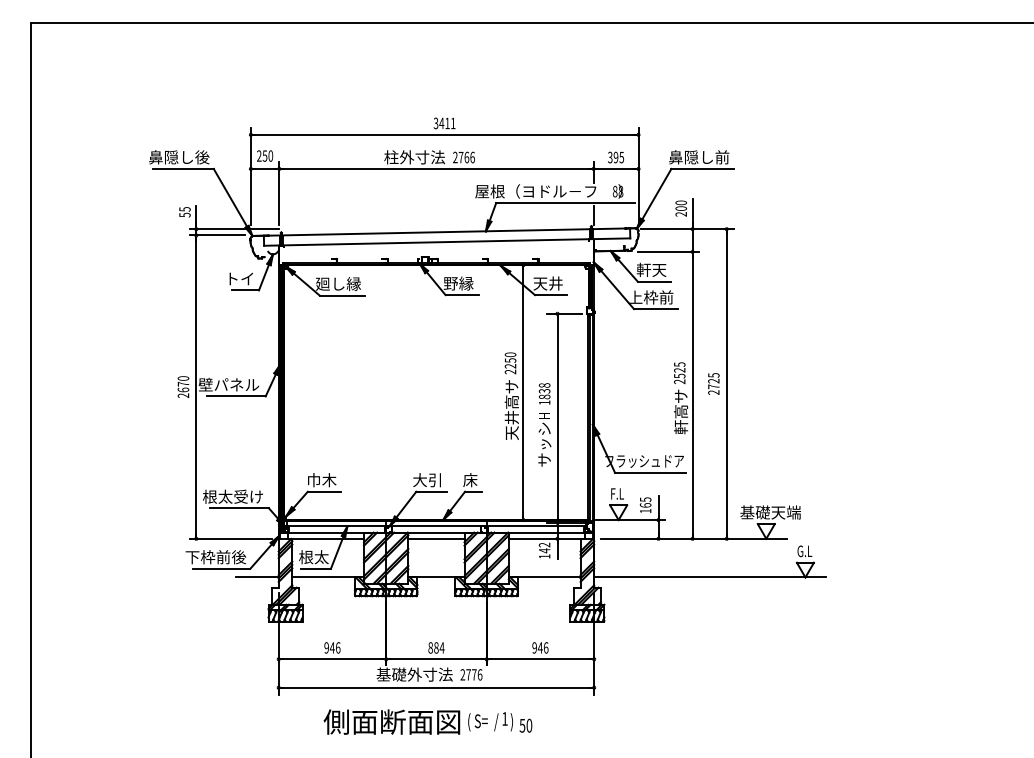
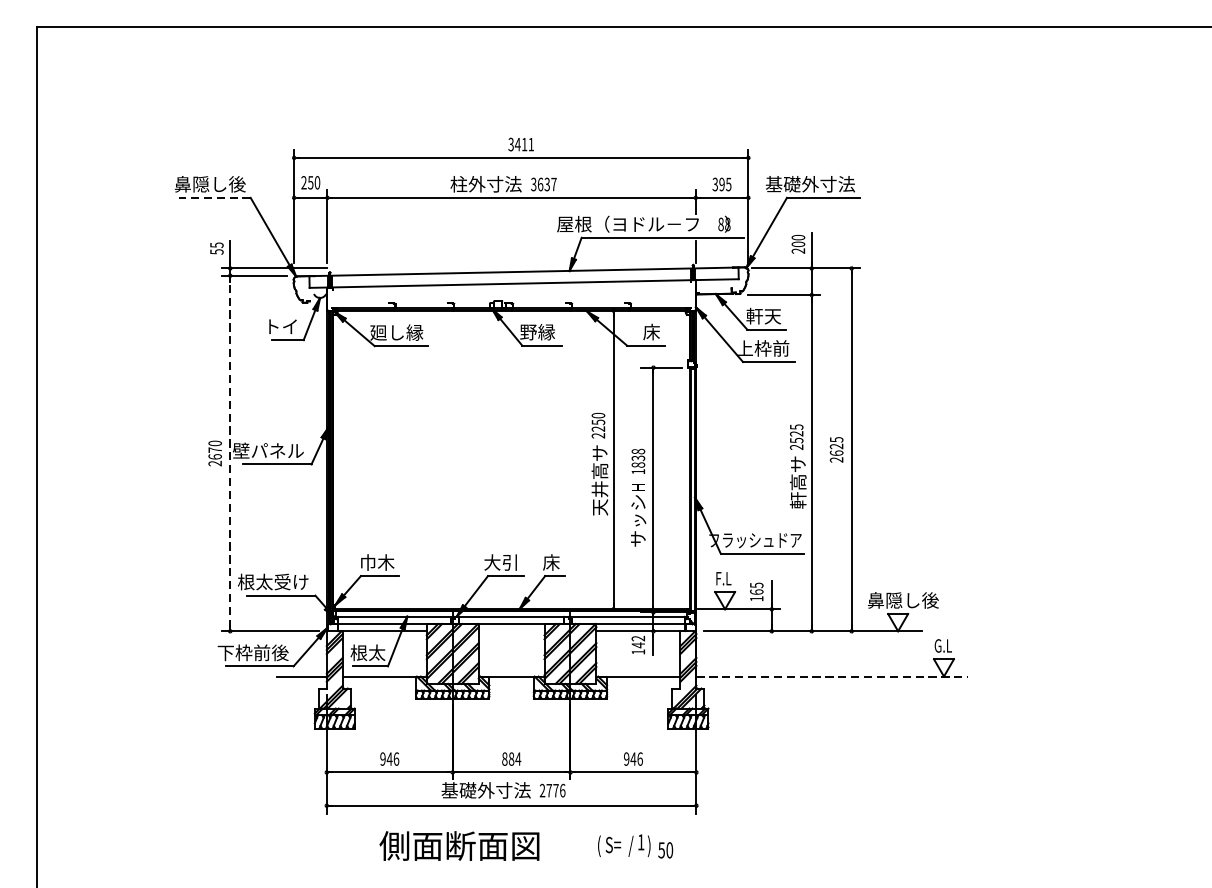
text: (463, 157) -> (543, 184), 2766 -> 3637
text: (691, 157) -> (810, 184), 鼻隠し前 -> 基礎外寸法
line: (183, 168) -> (215, 197), solid -> dashed
text: (547, 283) -> (641, 332), 天井 -> 床
text: (713, 386) -> (836, 452), 2725 -> 2625
line: (196, 387) -> (230, 453), solid -> dashed
text: (770, 512) -> (903, 600), 基礎天端 -> 鼻隠し後
line: (436, 538) -> (511, 630), removed
line: (710, 577) -> (832, 676), solid -> dashed
text: (500, 722) -> (635, 846), moved

